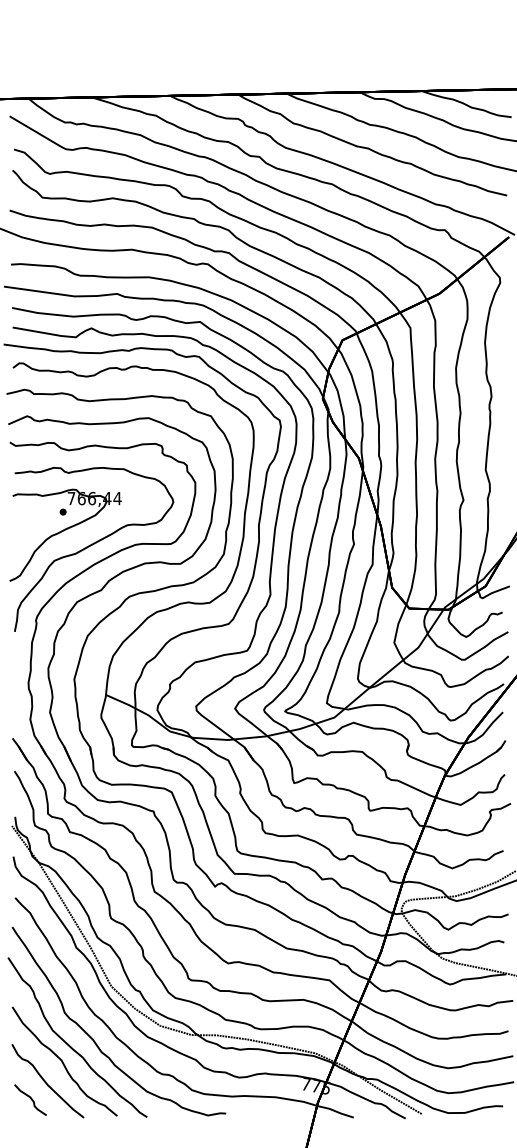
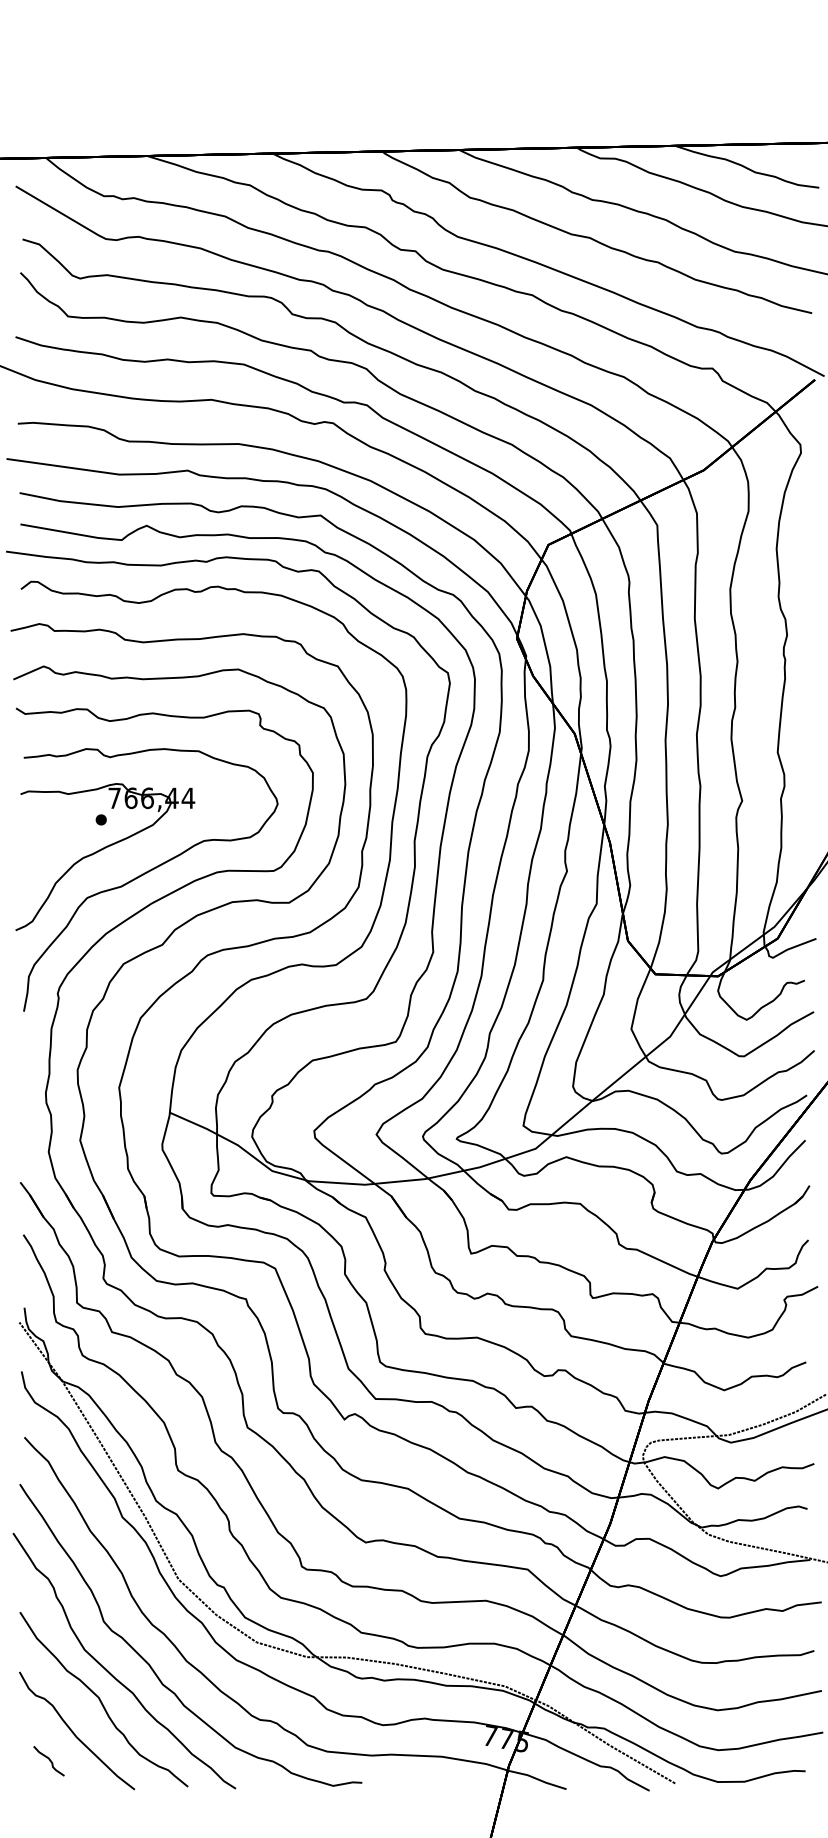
part: (30, 1099) -> (48, 1760), size x0.6

